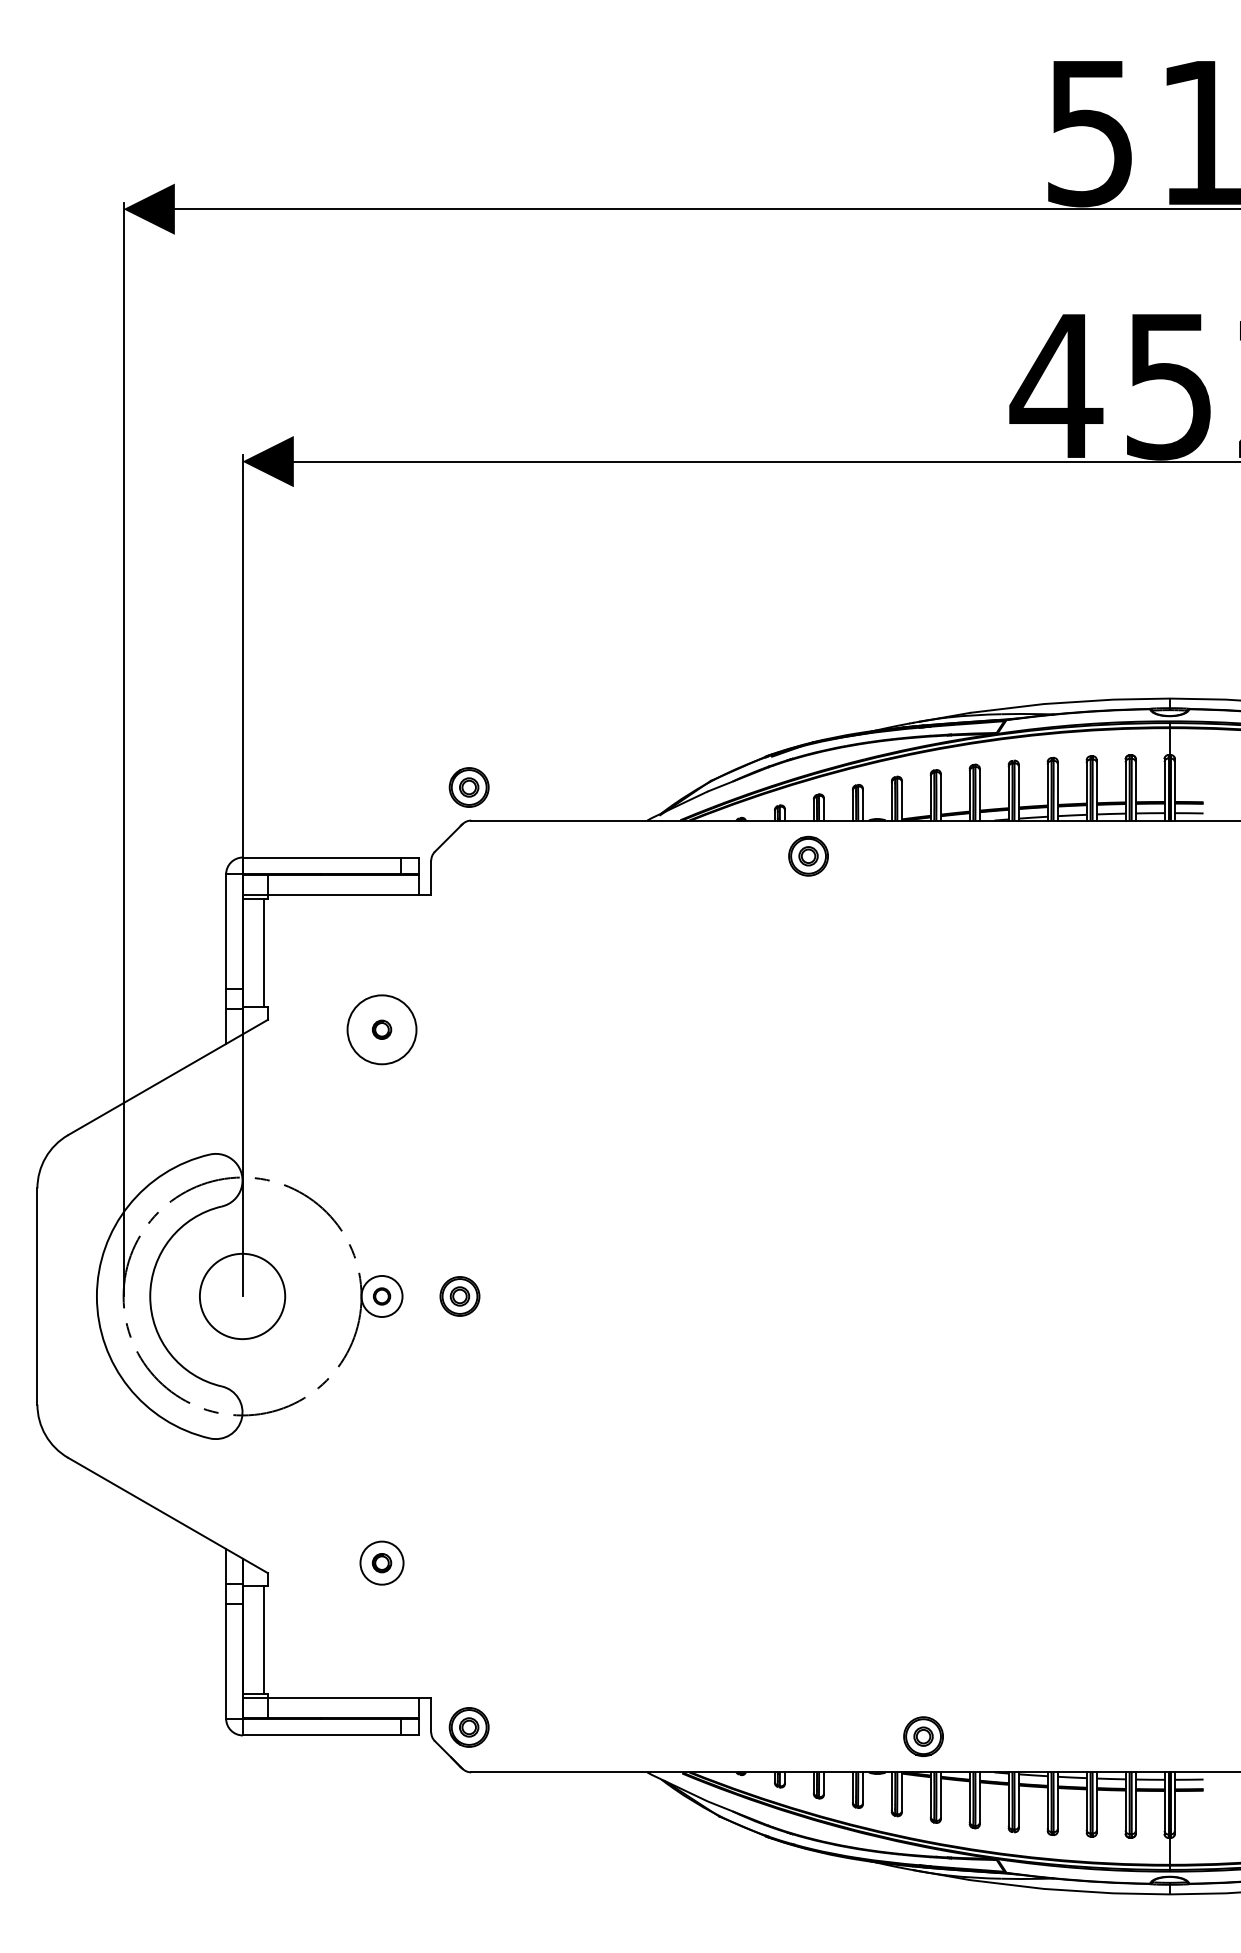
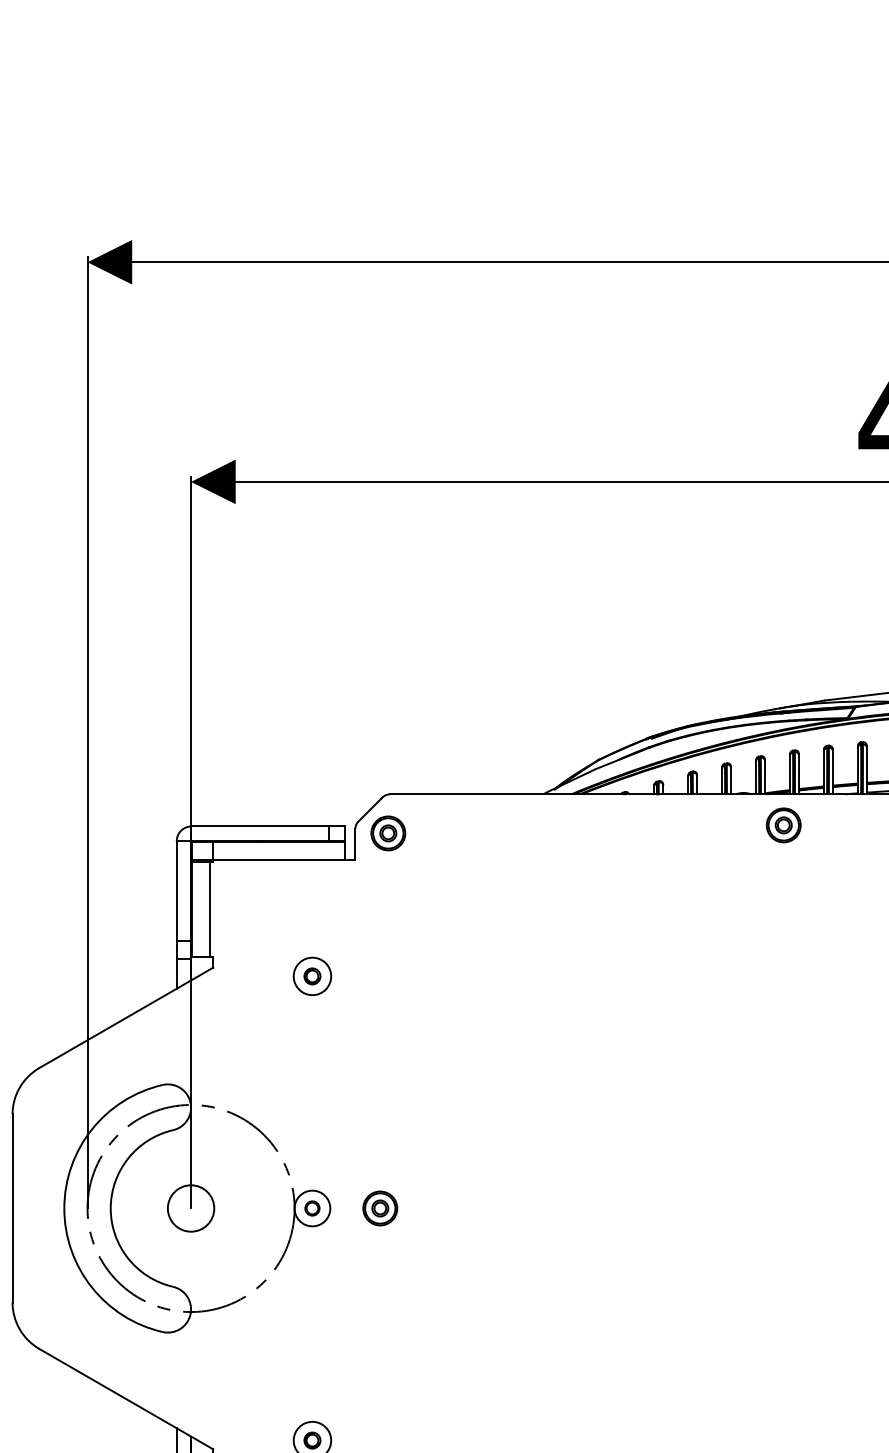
part: (468, 787) -> (387, 833), moved
part: (808, 855) -> (783, 824), moved
circle: (381, 1029) -> (312, 976), size x0.62
circle: (242, 1296) -> (191, 1208), size x0.62

